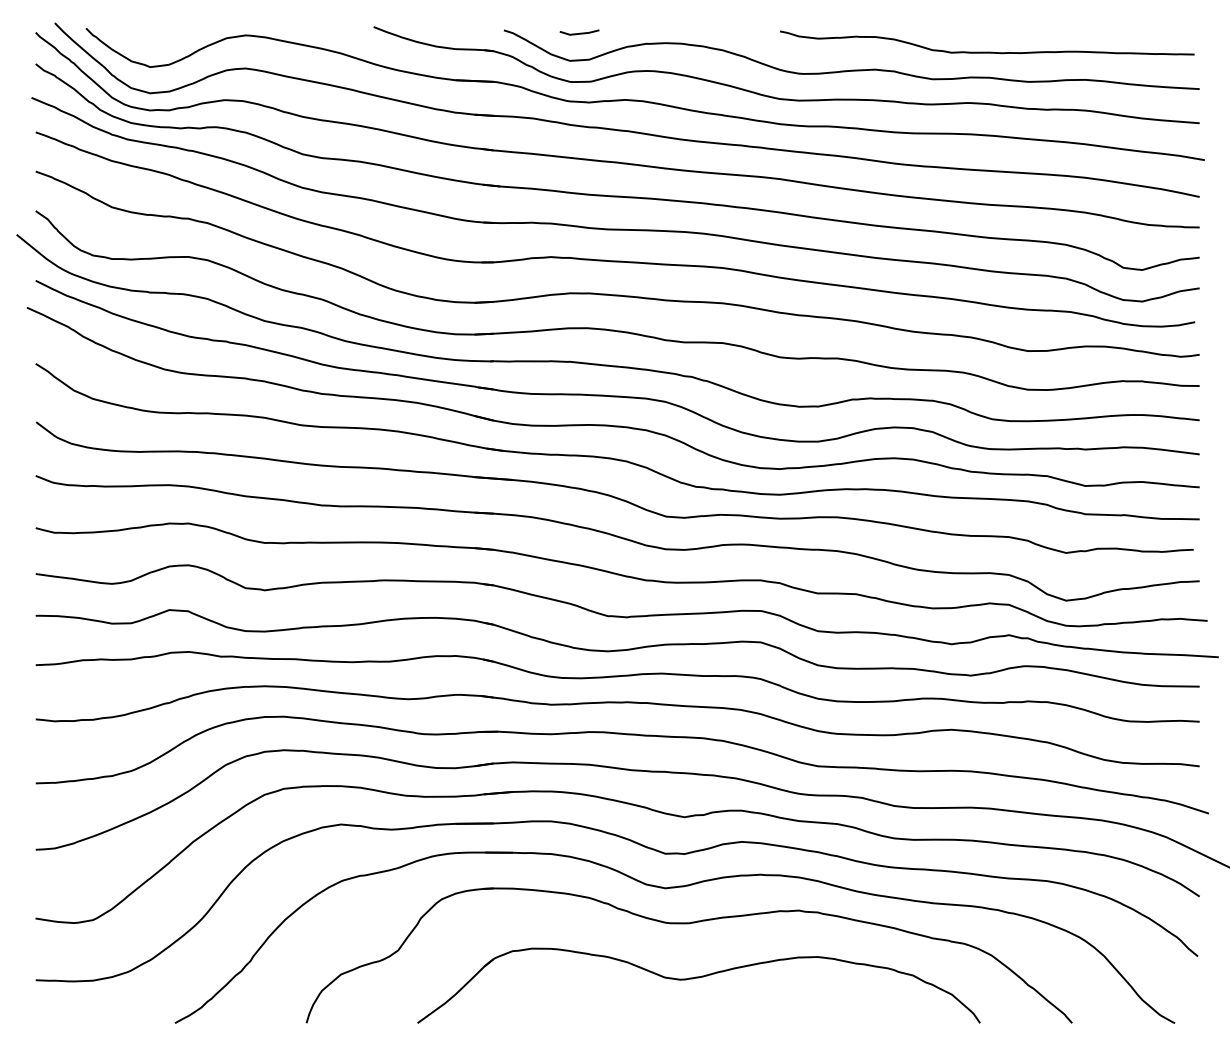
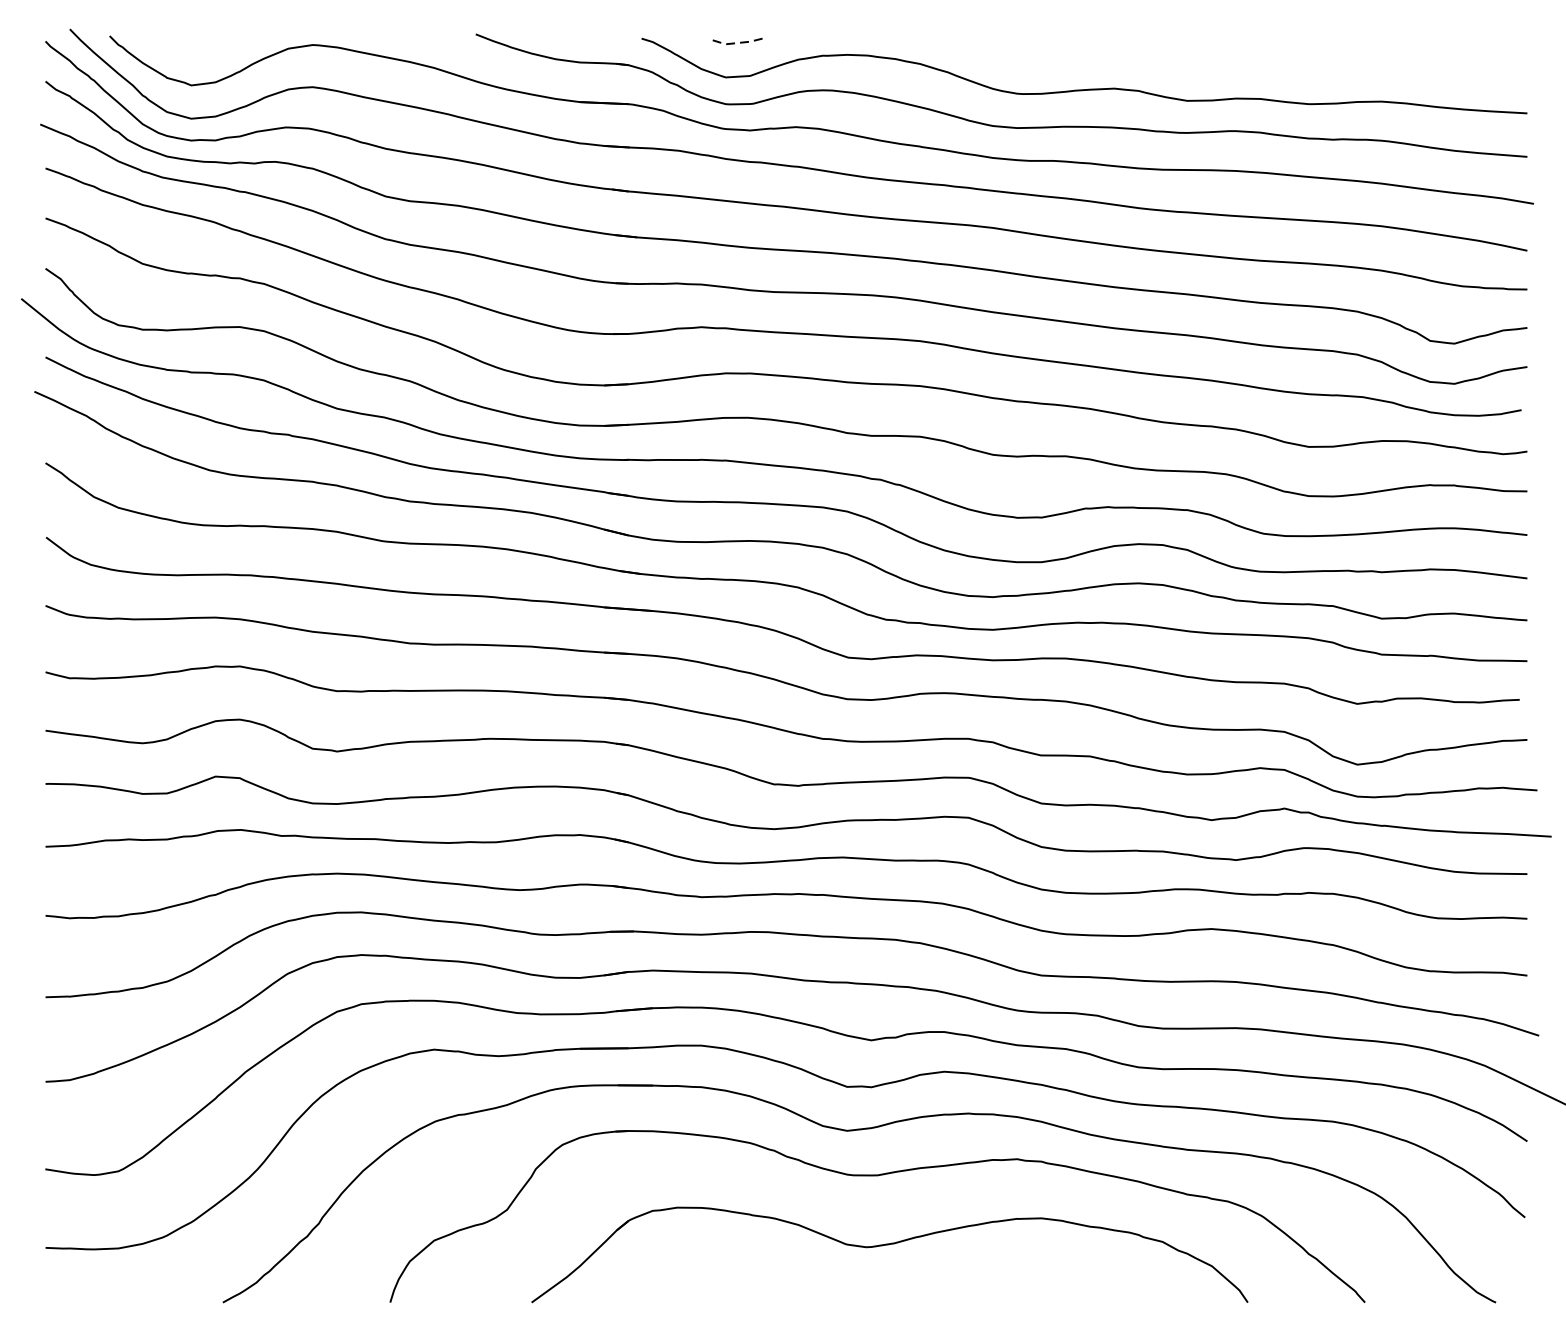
line: (579, 33) -> (737, 42), solid -> dashed
curve: (987, 51) -> (1257, 65), removed

